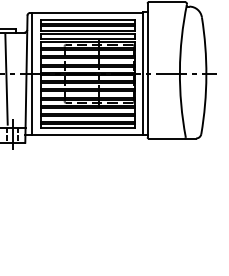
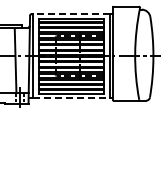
line: (87, 13) -> (71, 14), solid -> dashed
line: (89, 135) -> (72, 98), solid -> dashed

